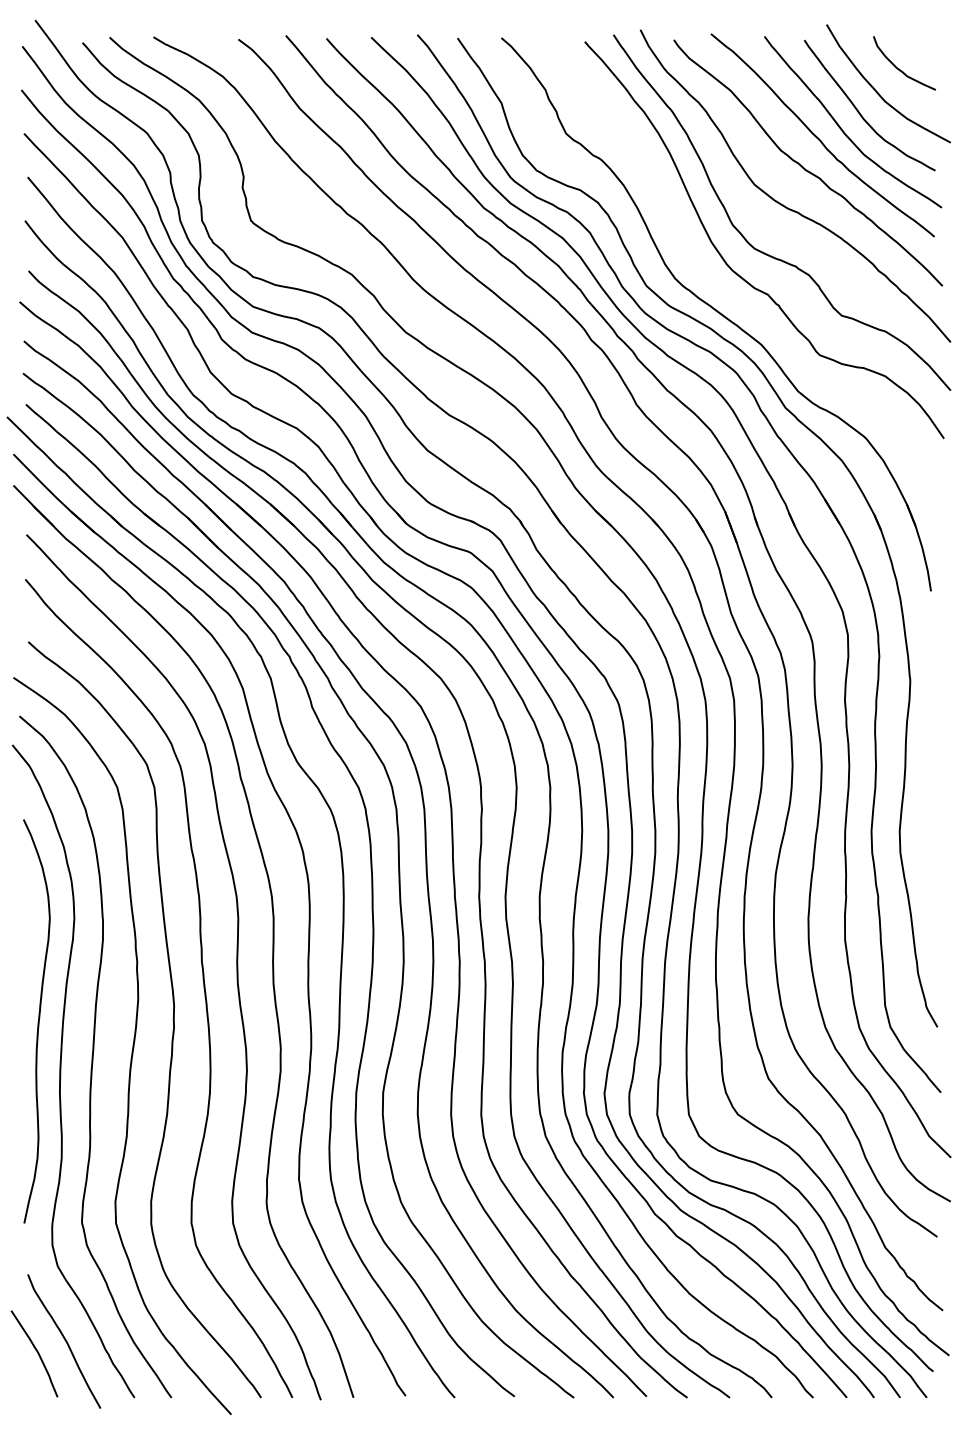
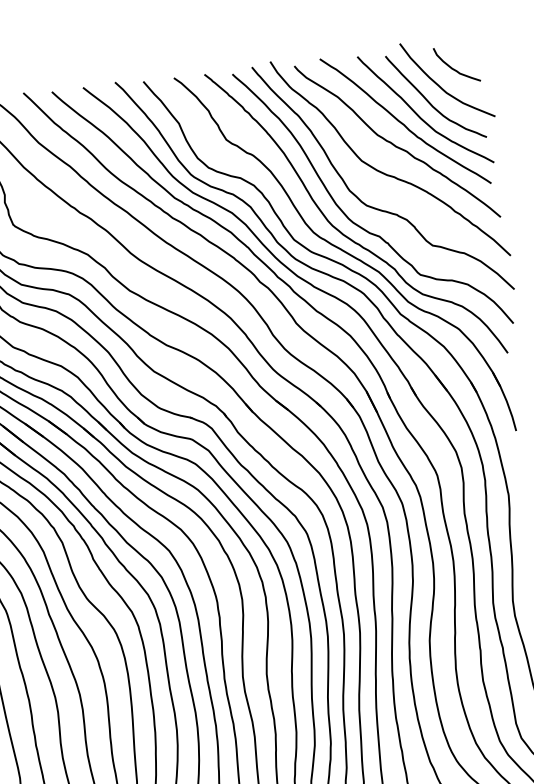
curve: (713, 281) -> (340, 231), added

